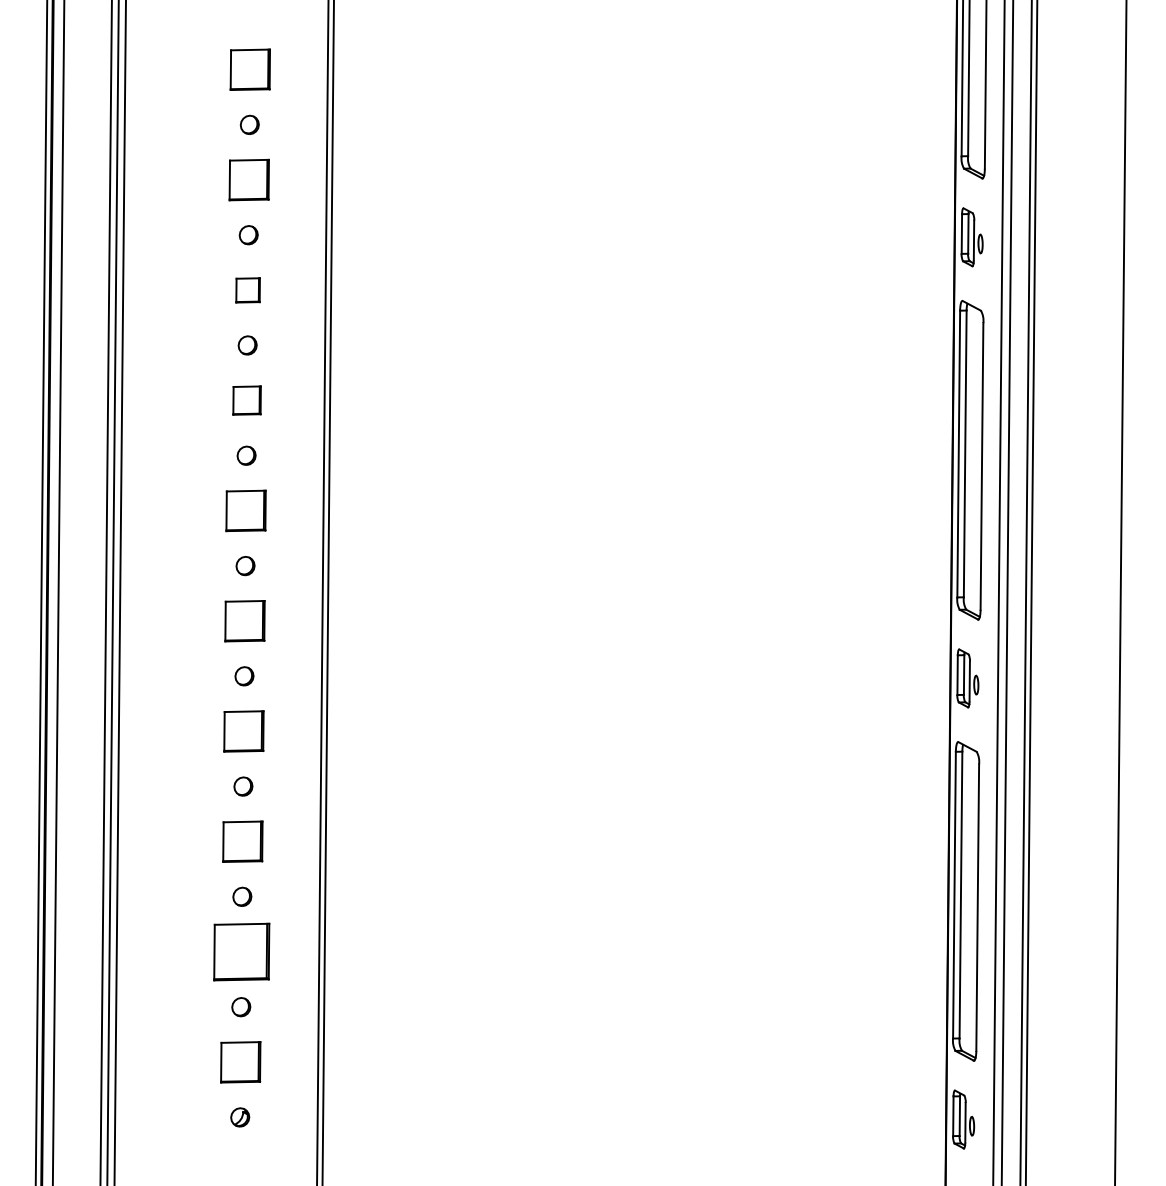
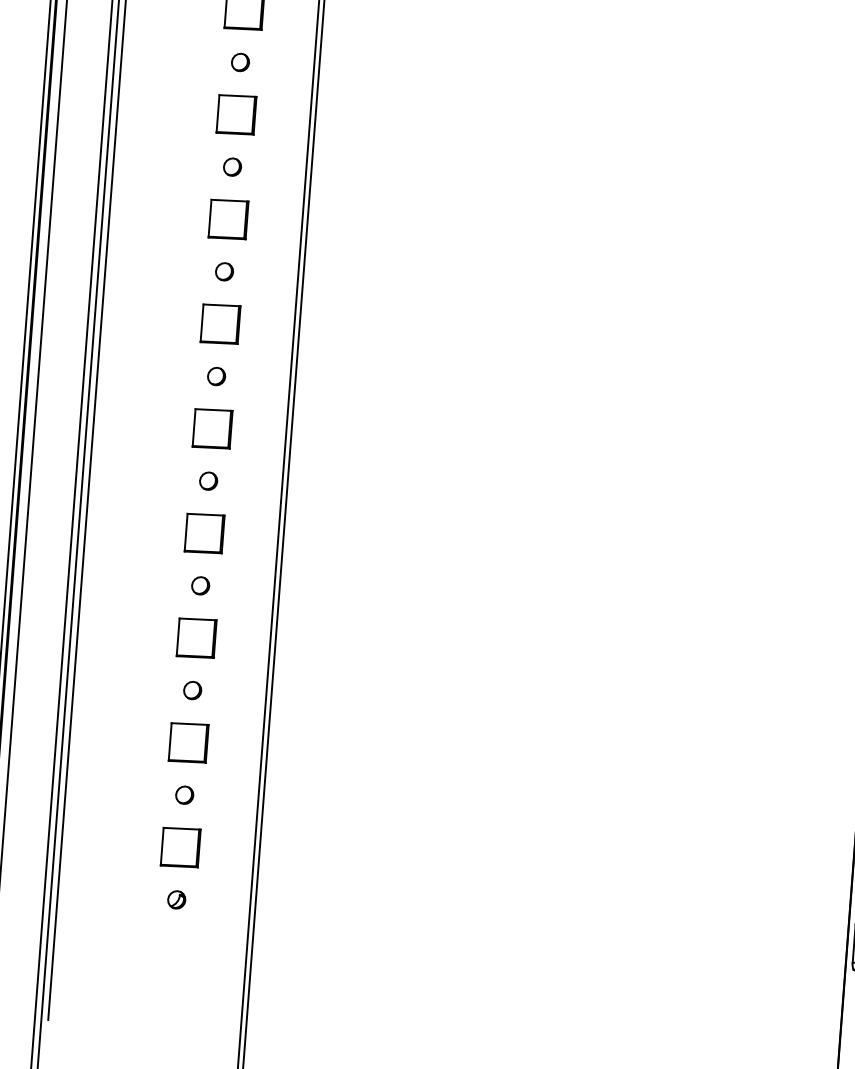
part: (247, 290) -> (235, 114), size x1.67
part: (246, 400) -> (227, 219), size x1.43
part: (241, 951) -> (188, 742), size x0.71

